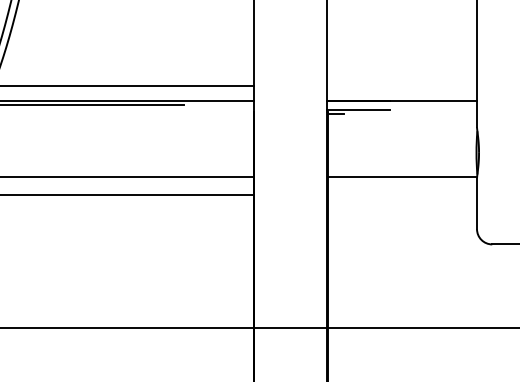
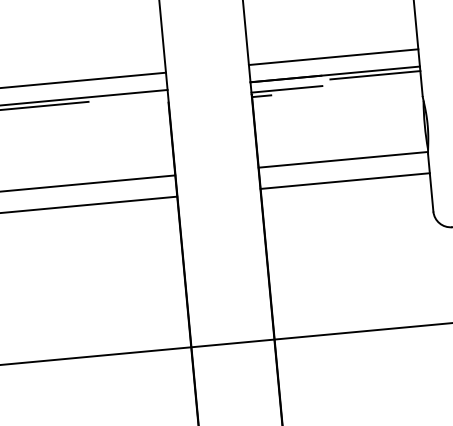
line: (402, 85) -> (333, 56), added
line: (437, 105) -> (375, 75), added
line: (402, 195) -> (345, 181), added

